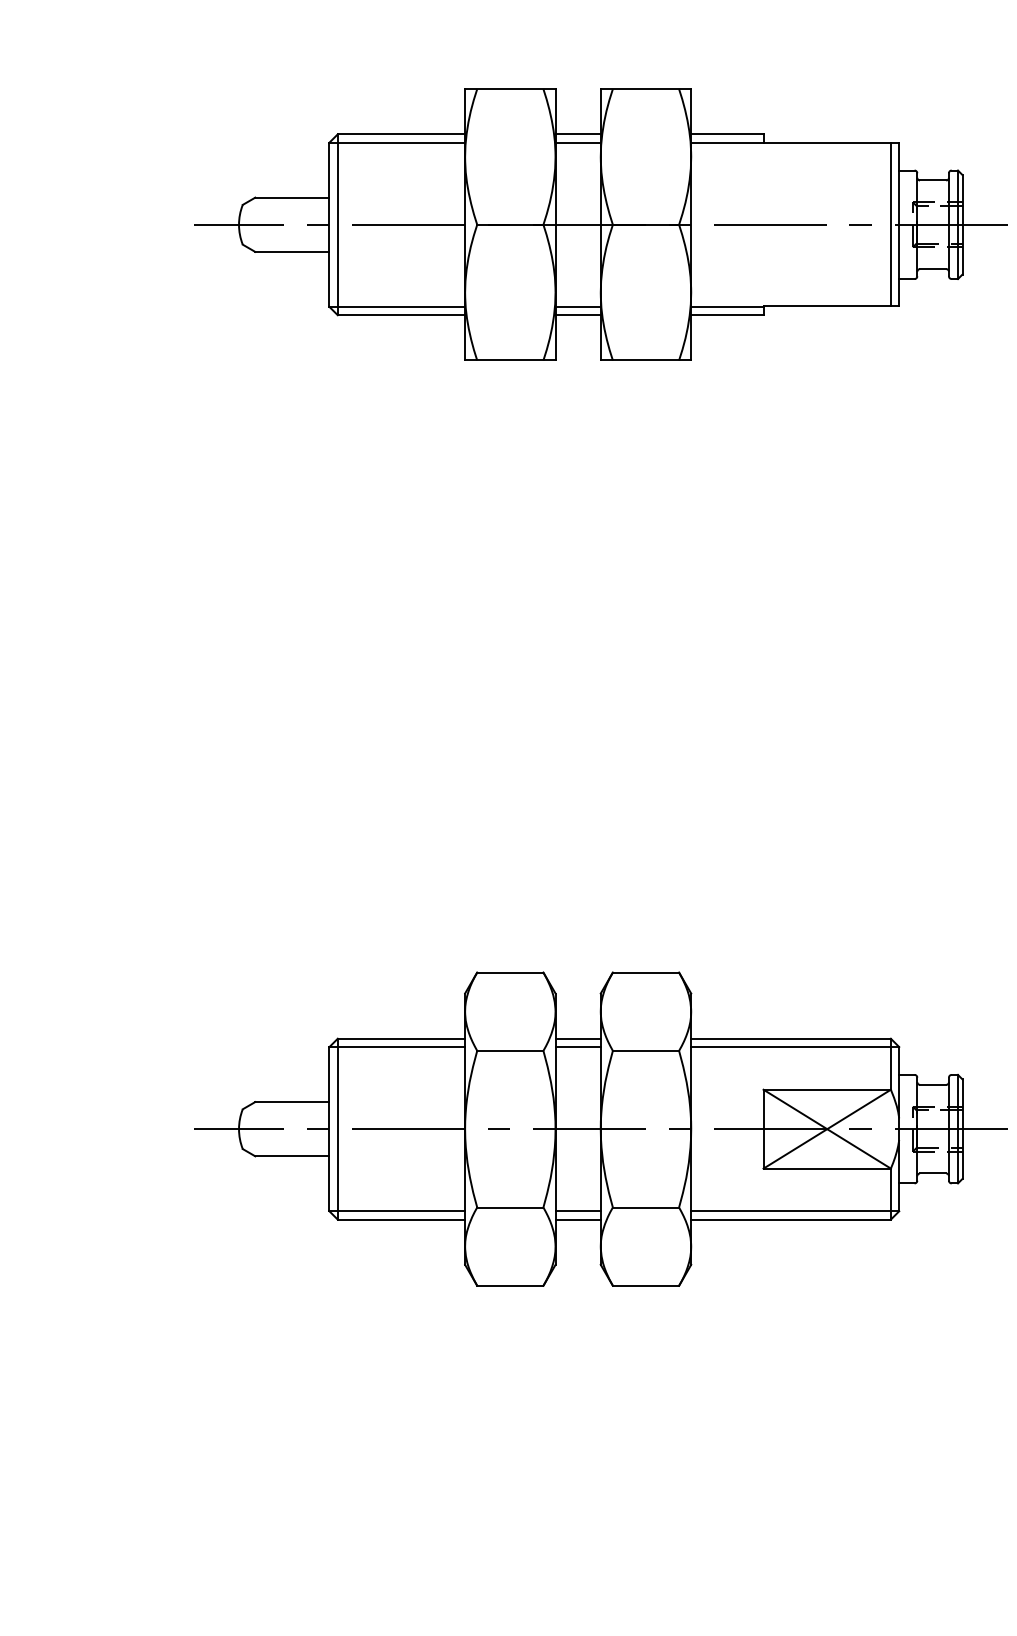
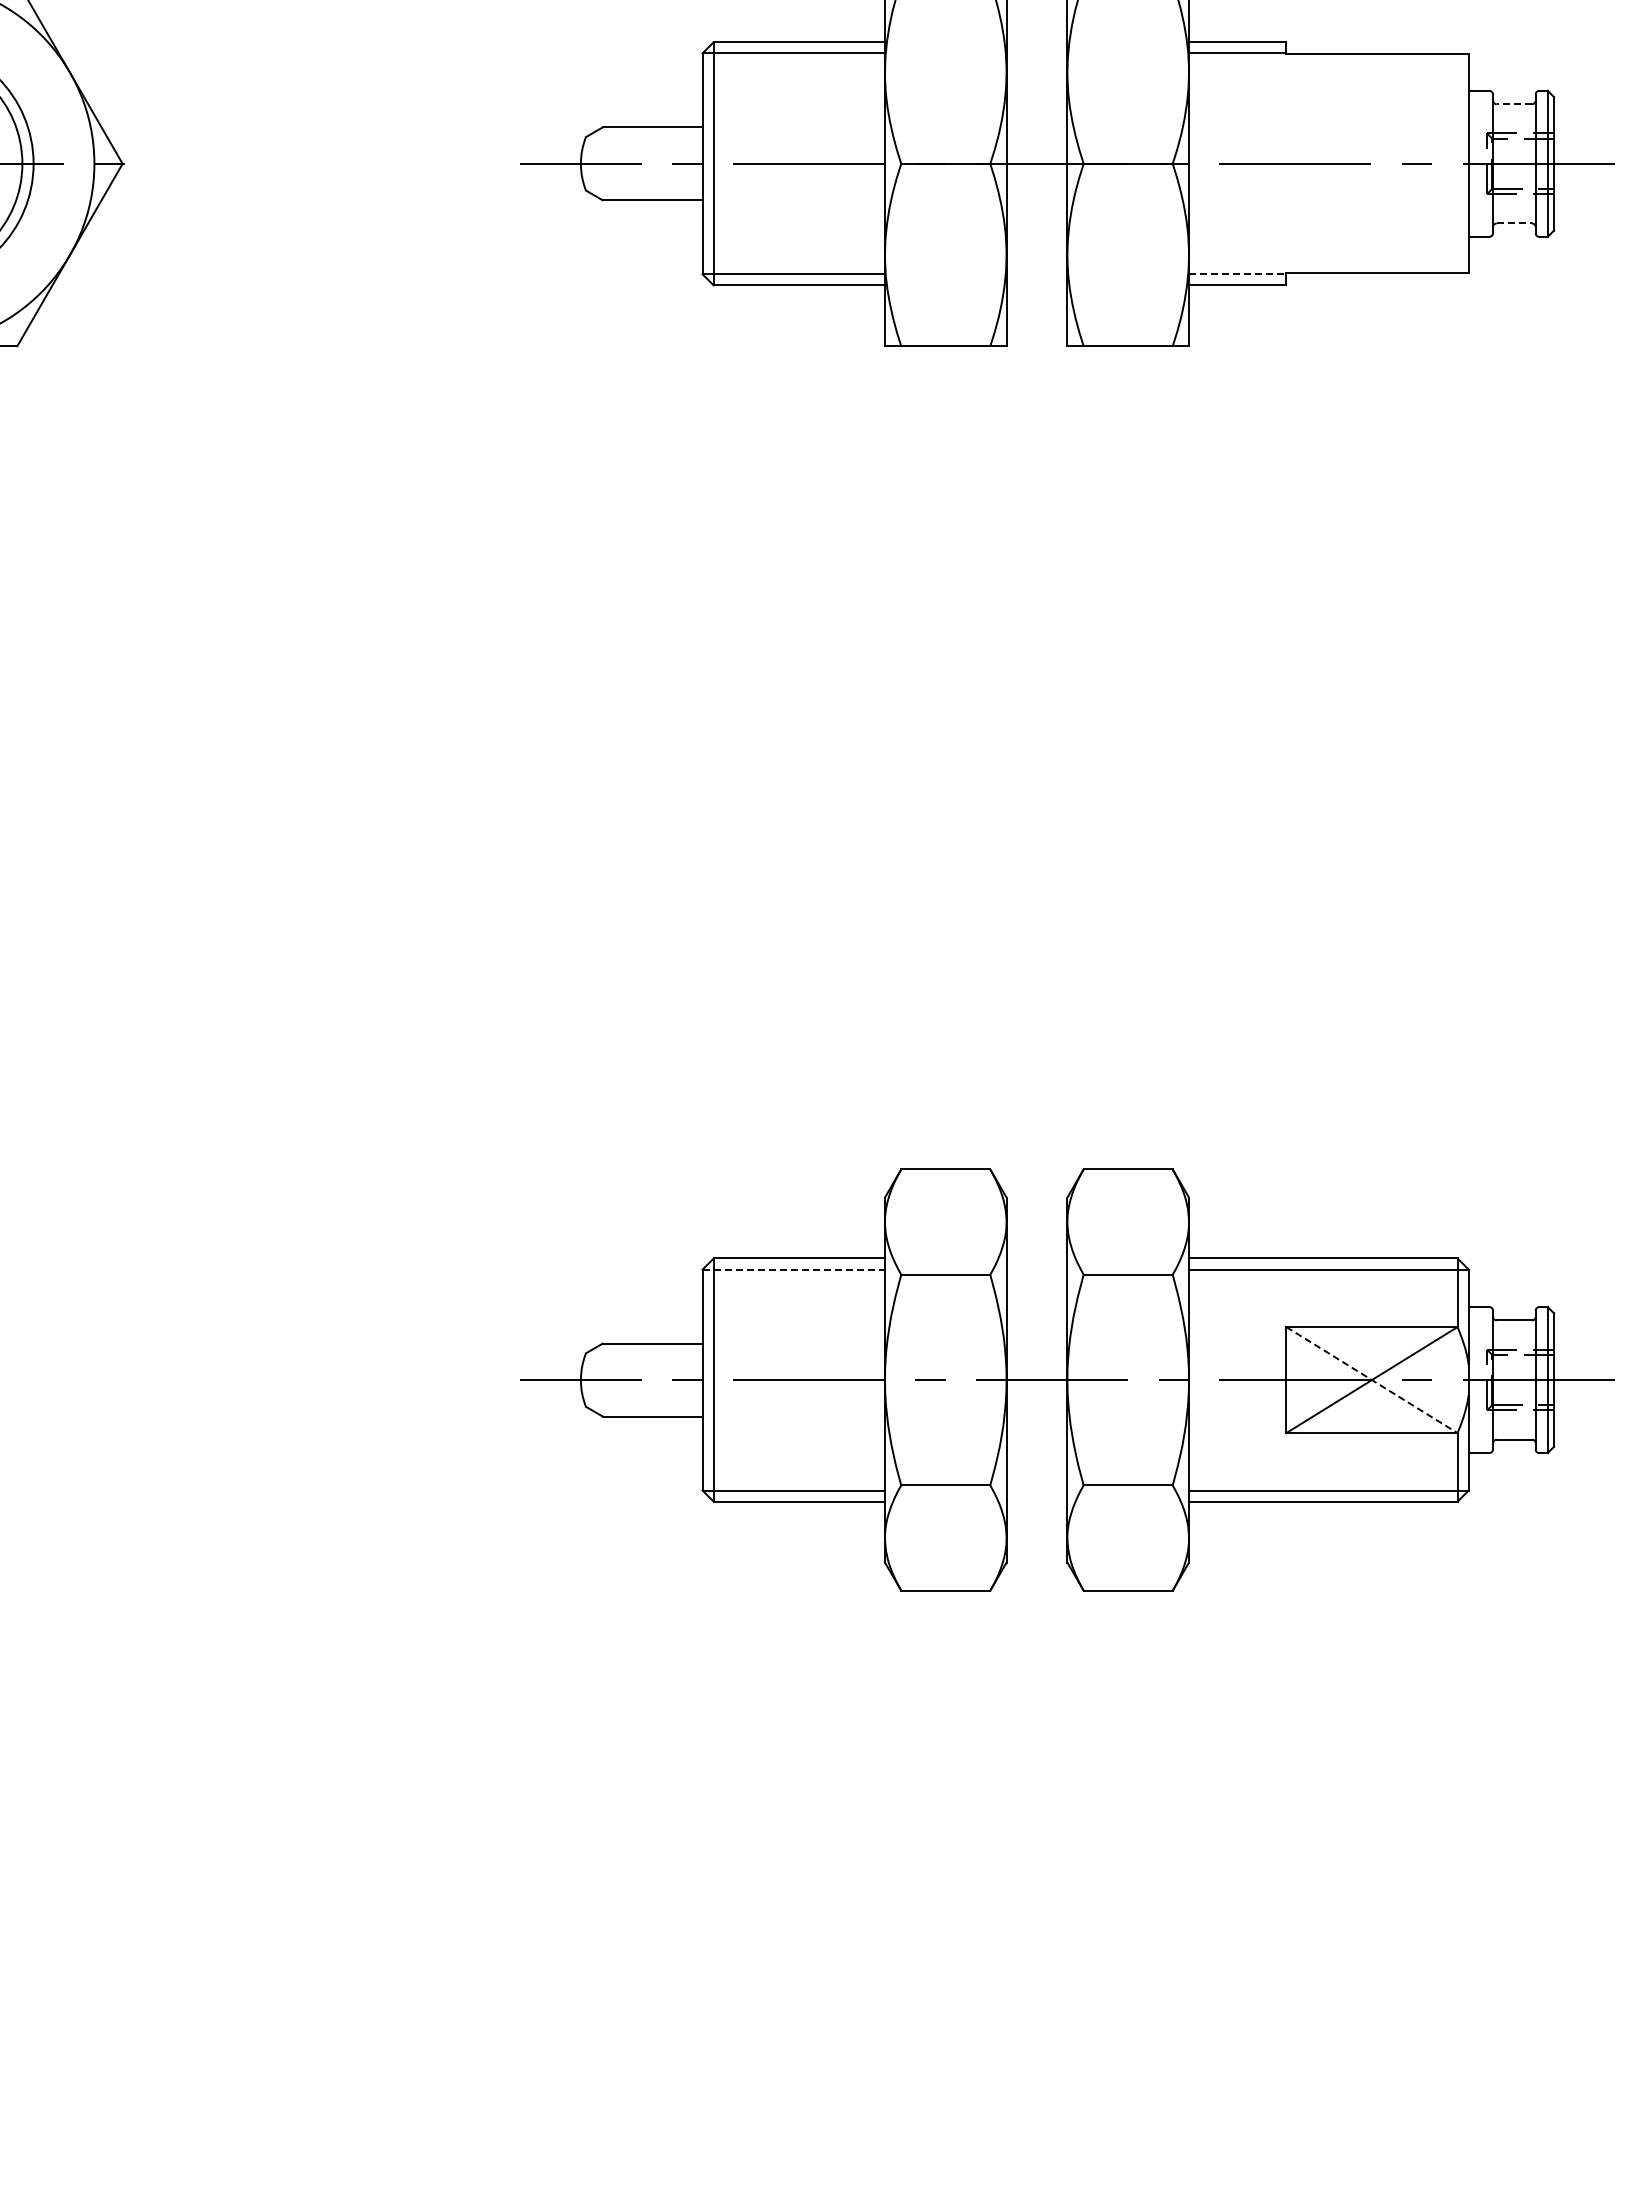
line: (577, 134) -> (1036, 42), removed
line: (577, 142) -> (1036, 53), removed
line: (933, 180) -> (1514, 104), solid -> dashed
line: (890, 224) -> (1457, 163), removed
line: (933, 269) -> (1514, 223), solid -> dashed
line: (577, 307) -> (1036, 274), removed
line: (727, 307) -> (1237, 274), solid -> dashed
line: (577, 315) -> (1036, 285), removed
line: (577, 1038) -> (1036, 1258), removed
line: (397, 1046) -> (794, 1269), solid -> dashed
line: (577, 1046) -> (1036, 1269), removed
line: (826, 1129) -> (1371, 1380), solid -> dashed
line: (577, 1211) -> (1036, 1490), removed
line: (577, 1219) -> (1036, 1501), removed

